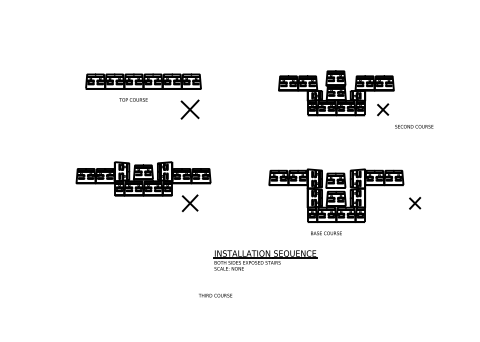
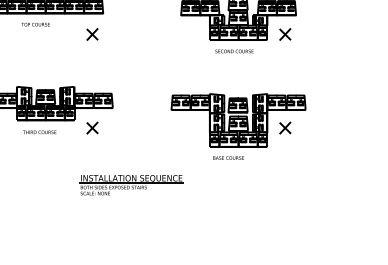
part: (190, 109) -> (92, 34), size x0.62
text: (414, 126) -> (234, 51), moved
part: (190, 203) -> (92, 128), size x0.71
part: (415, 203) -> (285, 128), moved
part: (265, 260) -> (131, 185), moved
text: (215, 295) -> (39, 132), moved

